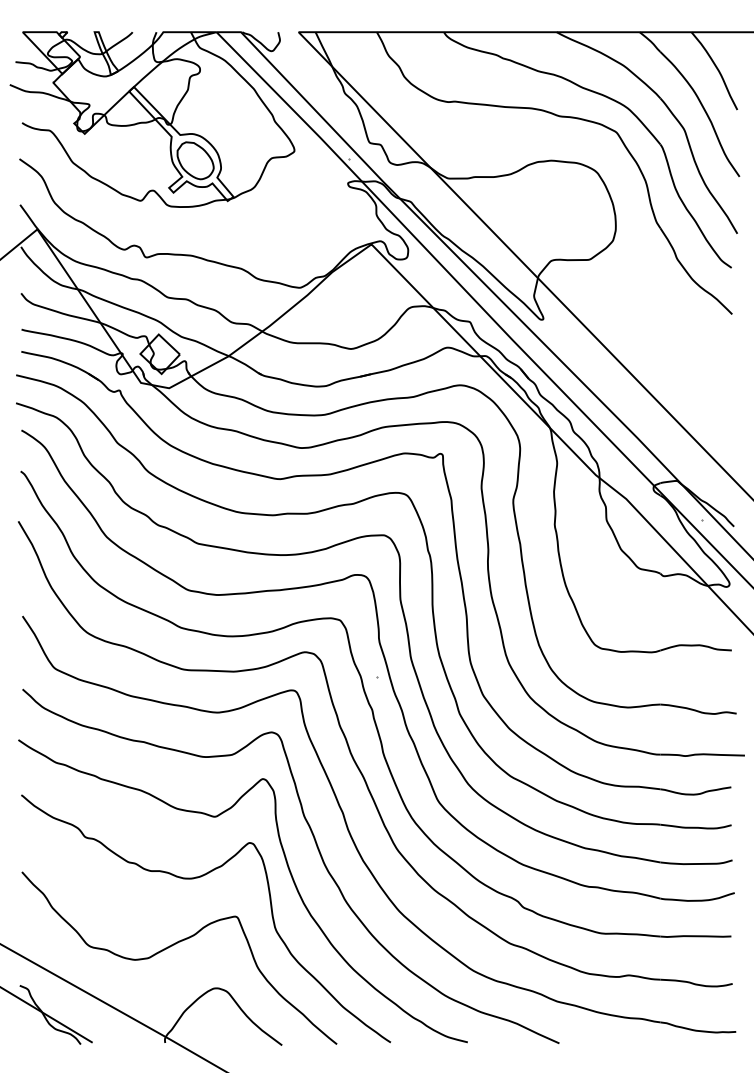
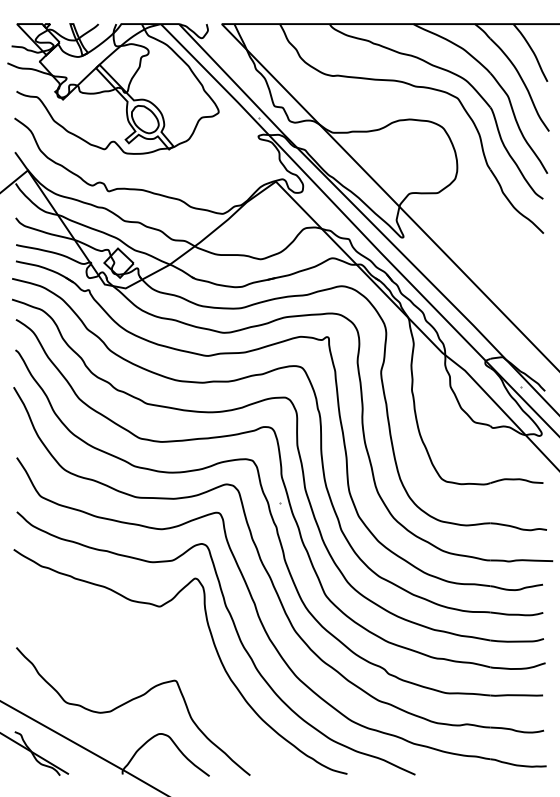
curve: (198, 878) -> (147, 652), removed

